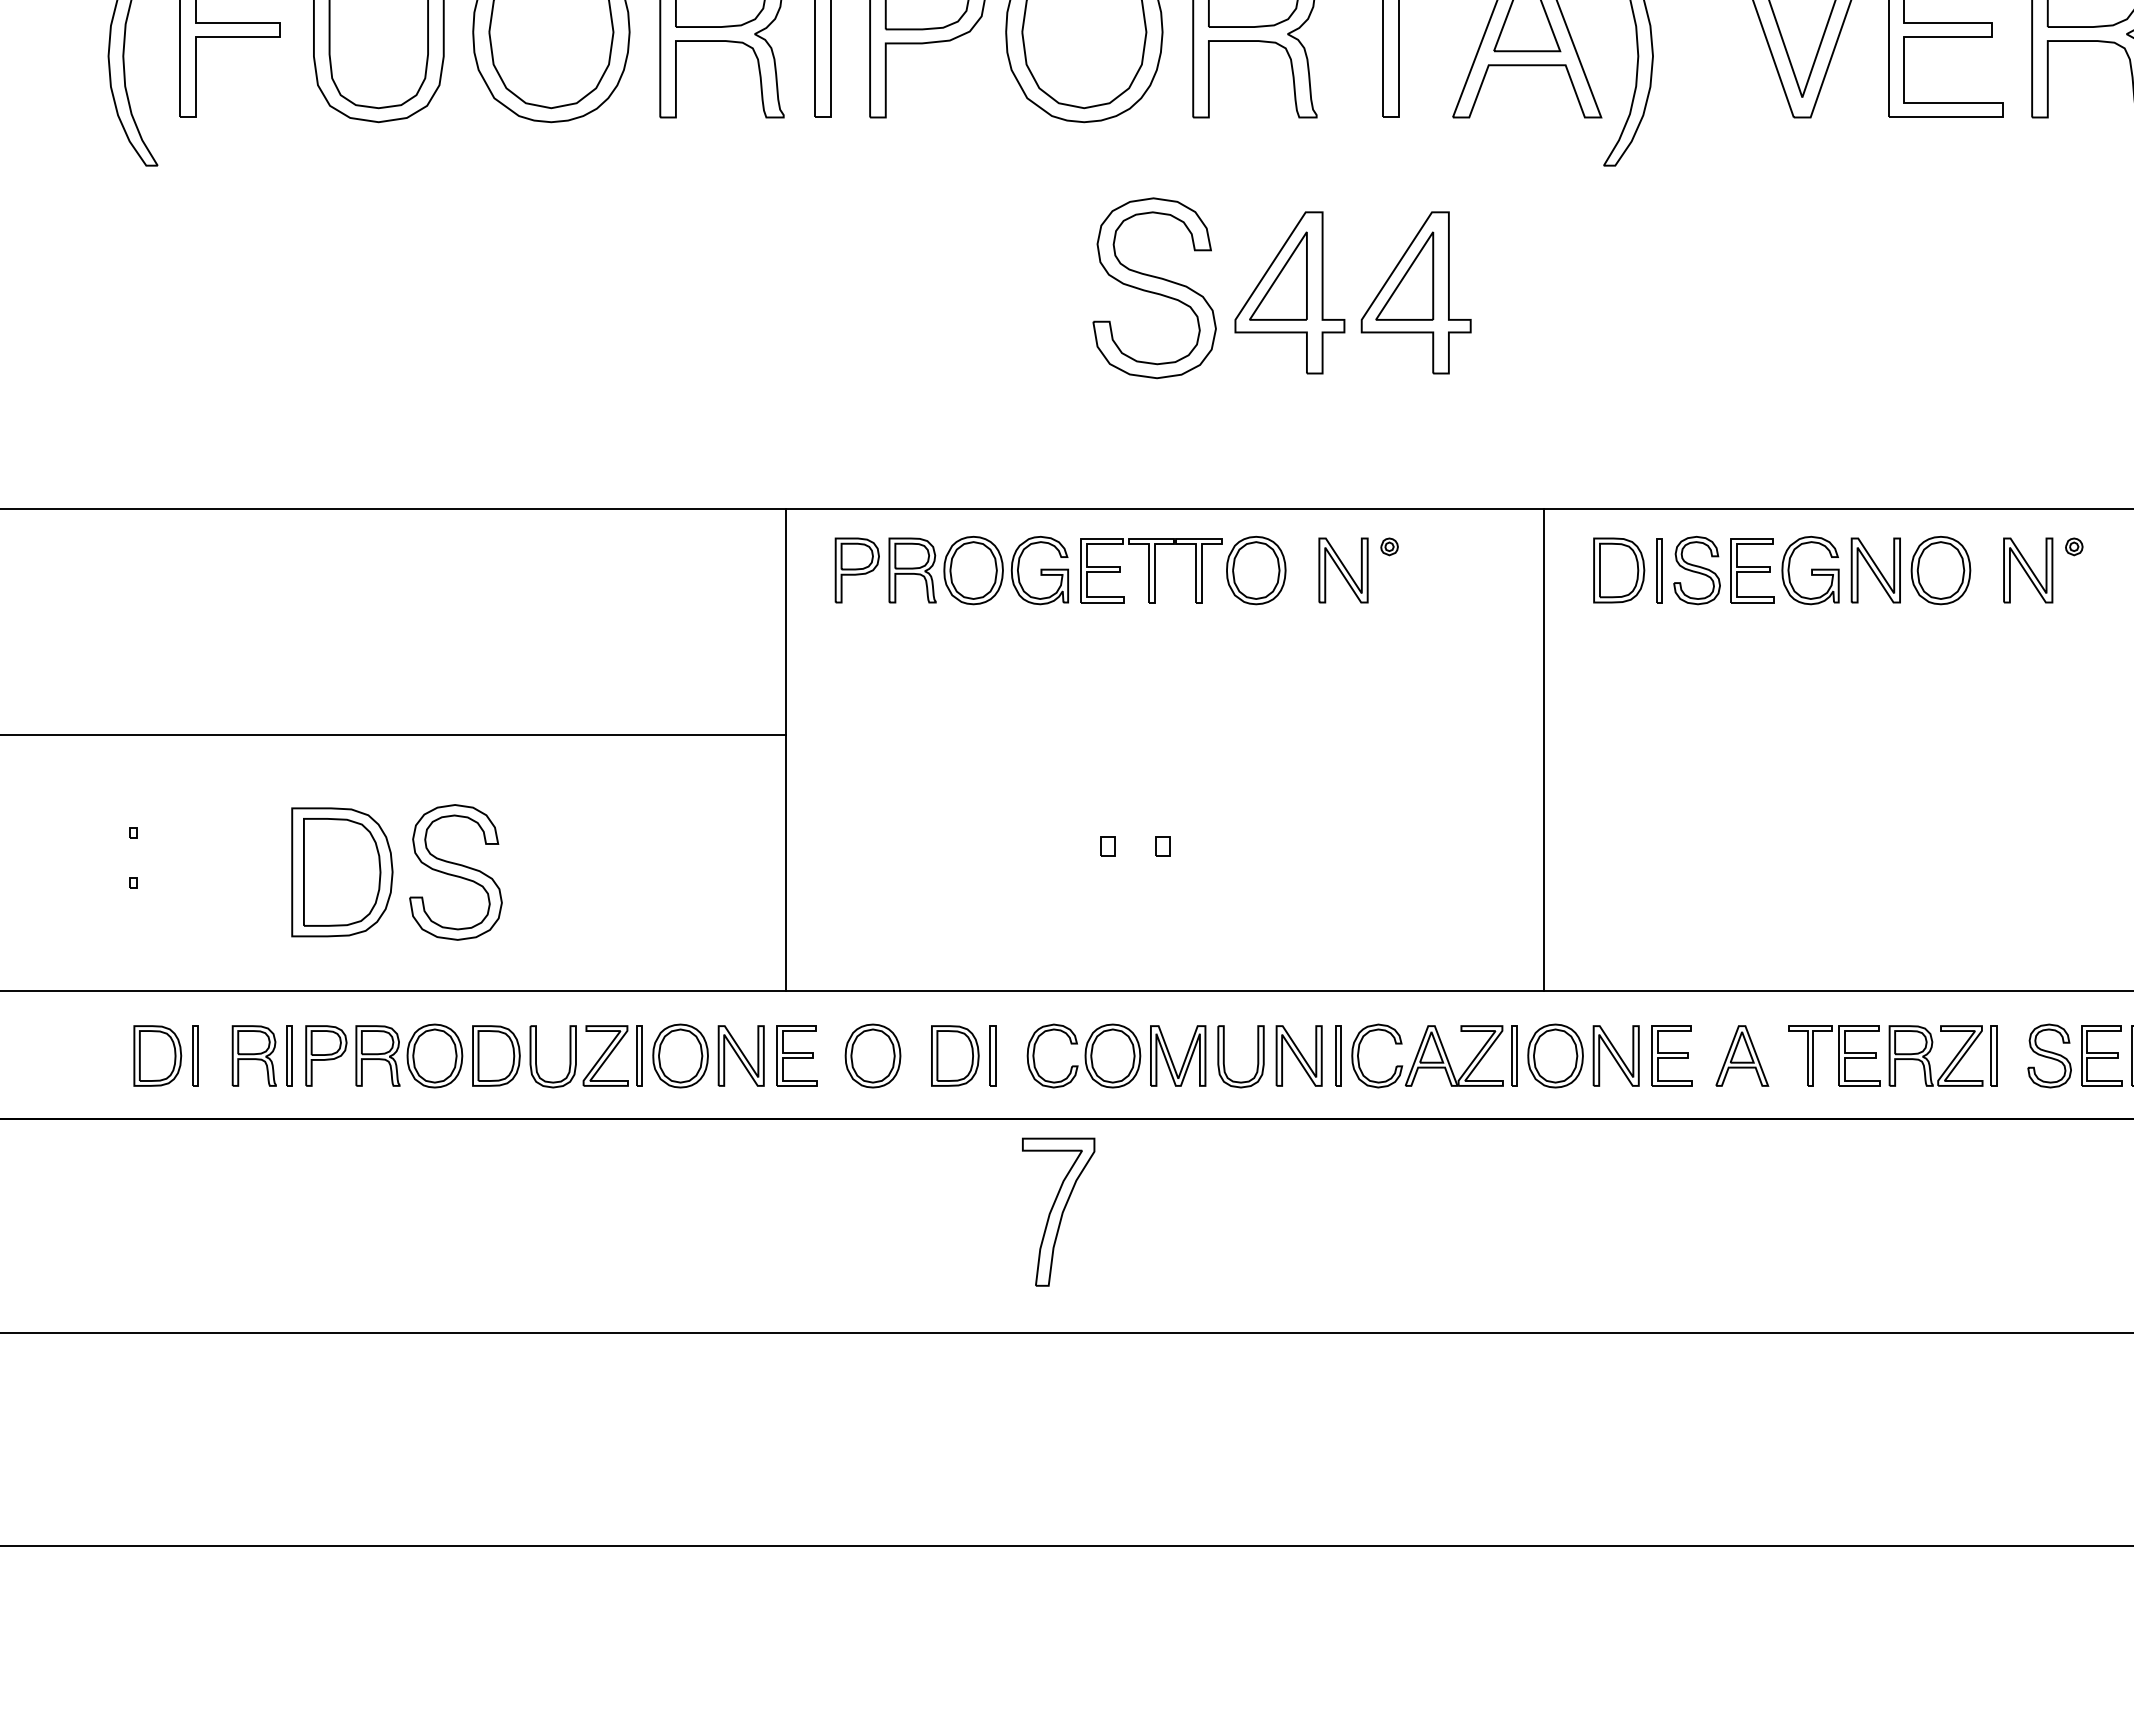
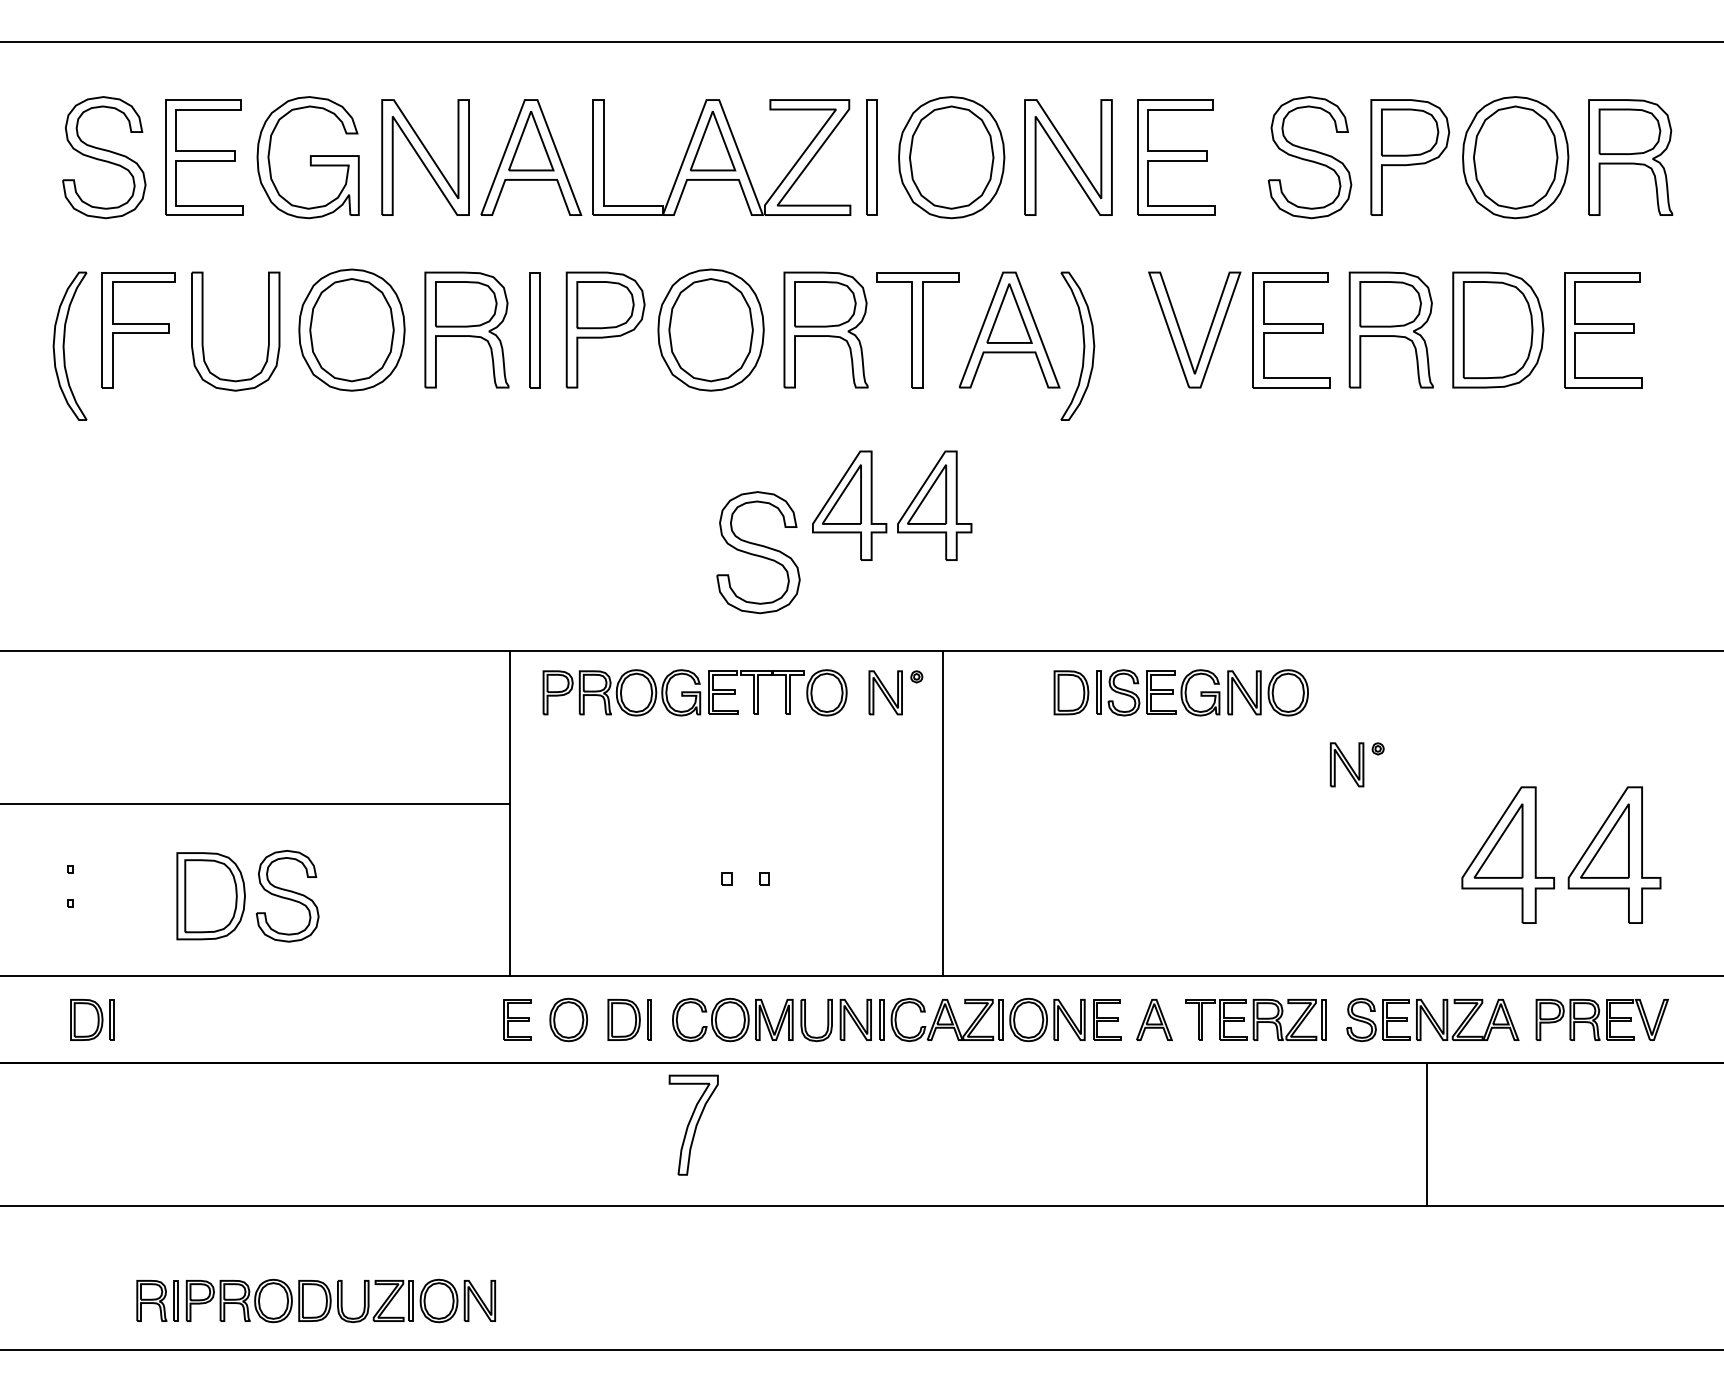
part: (1154, 288) -> (758, 552), moved
part: (2042, 570) -> (1356, 764), moved
line: (1544, 749) -> (943, 813), moved
part: (497, 1055) -> (315, 1300), moved

